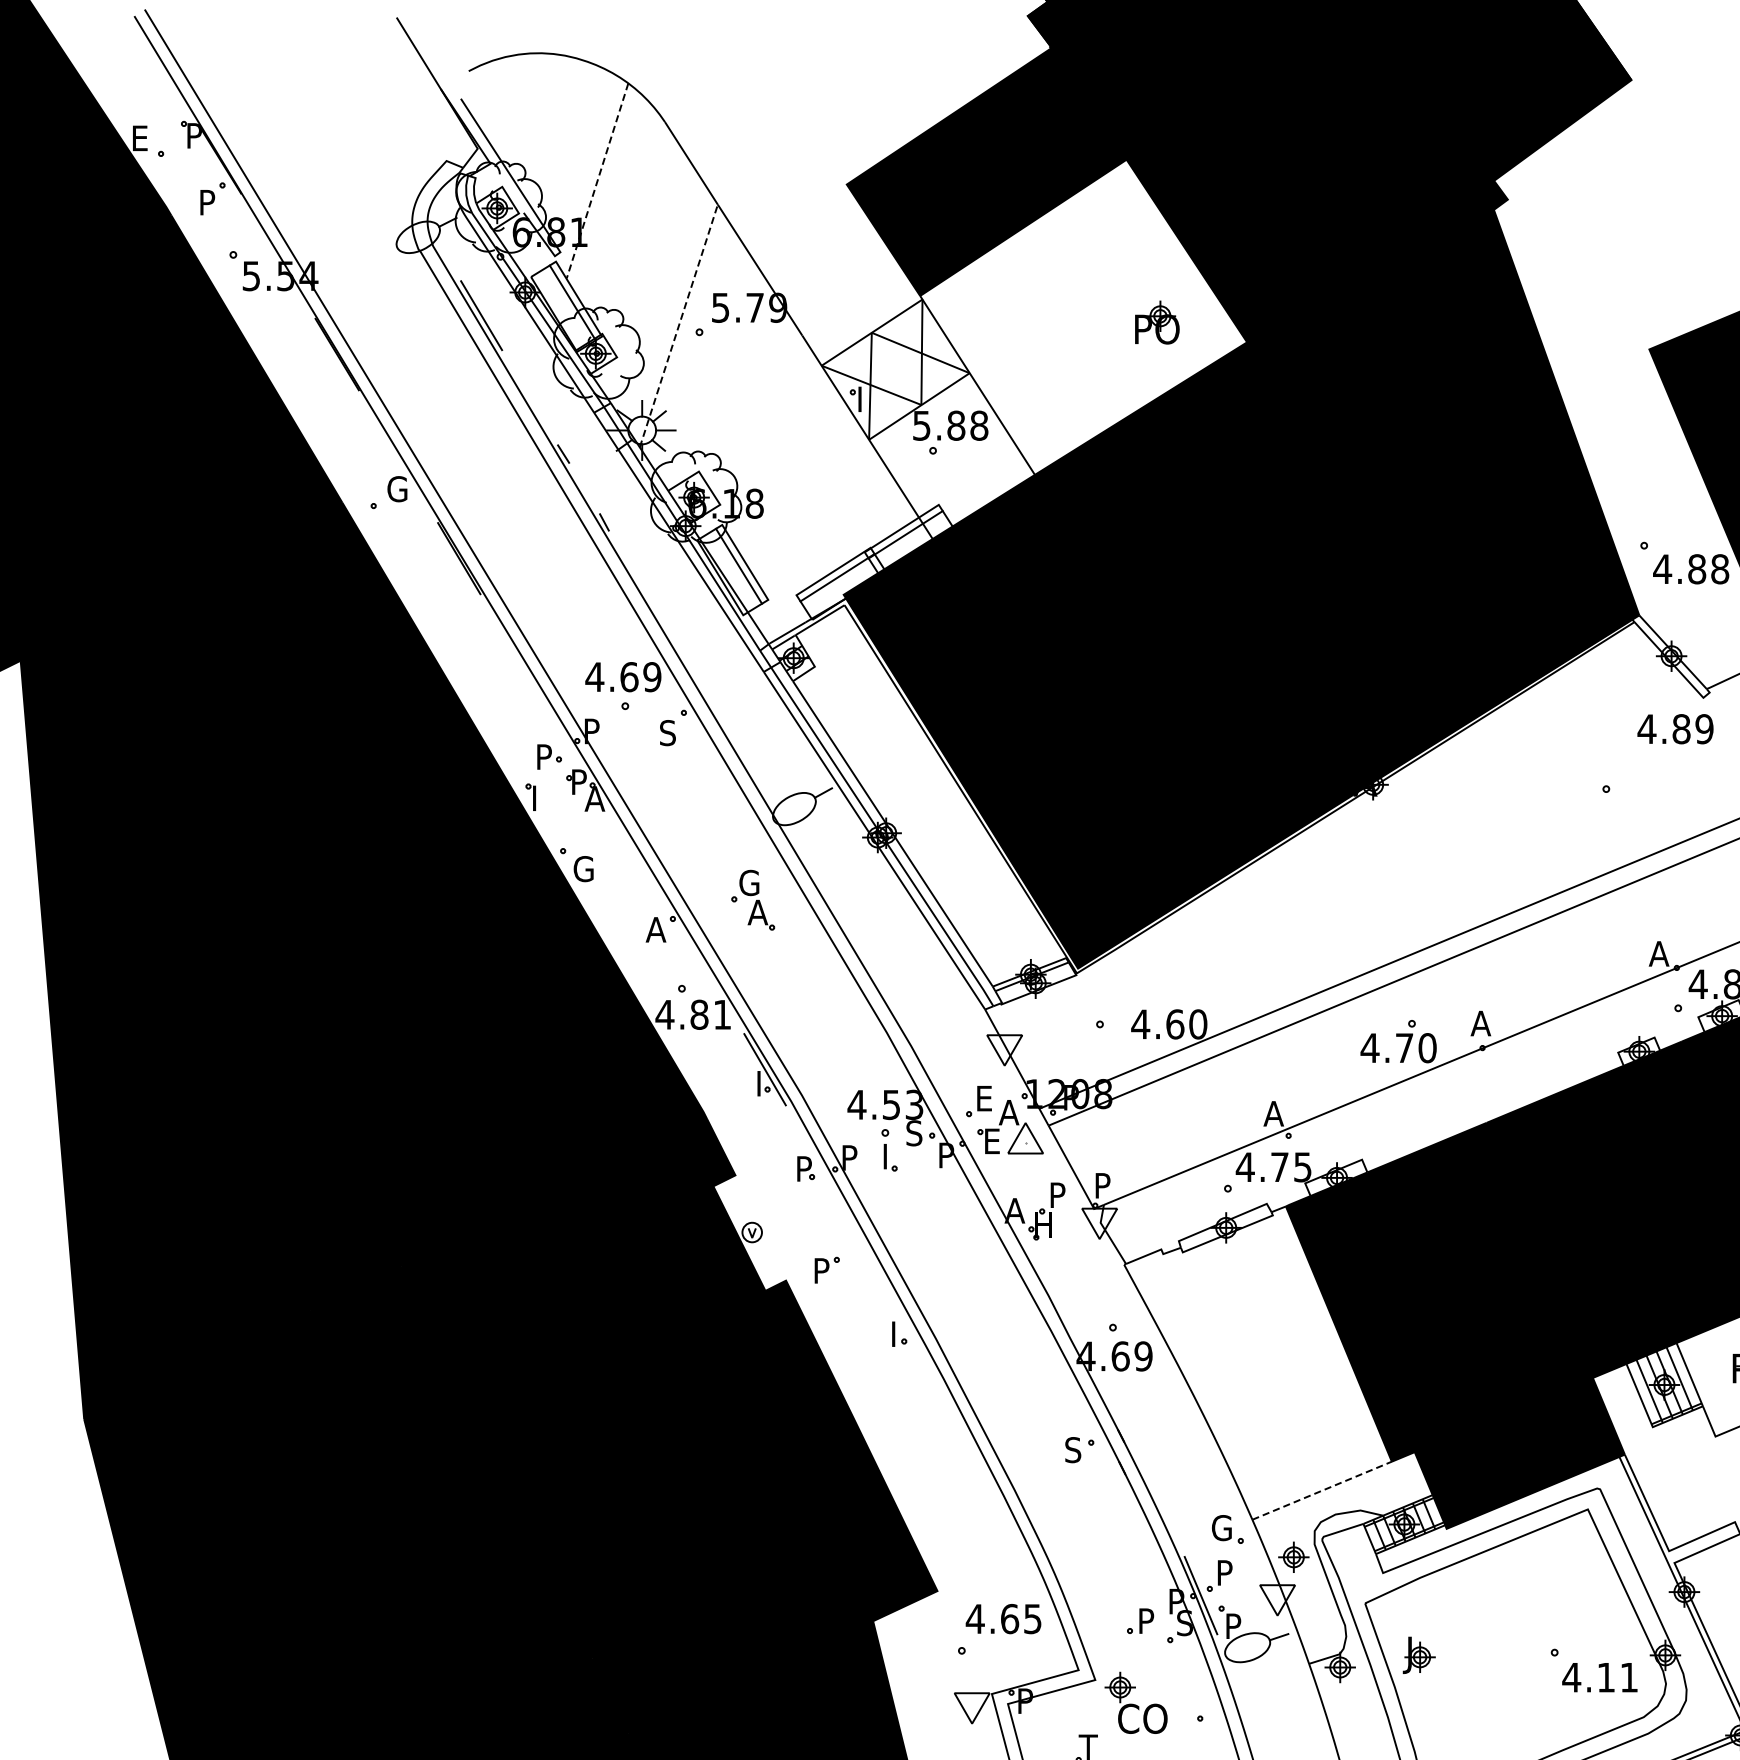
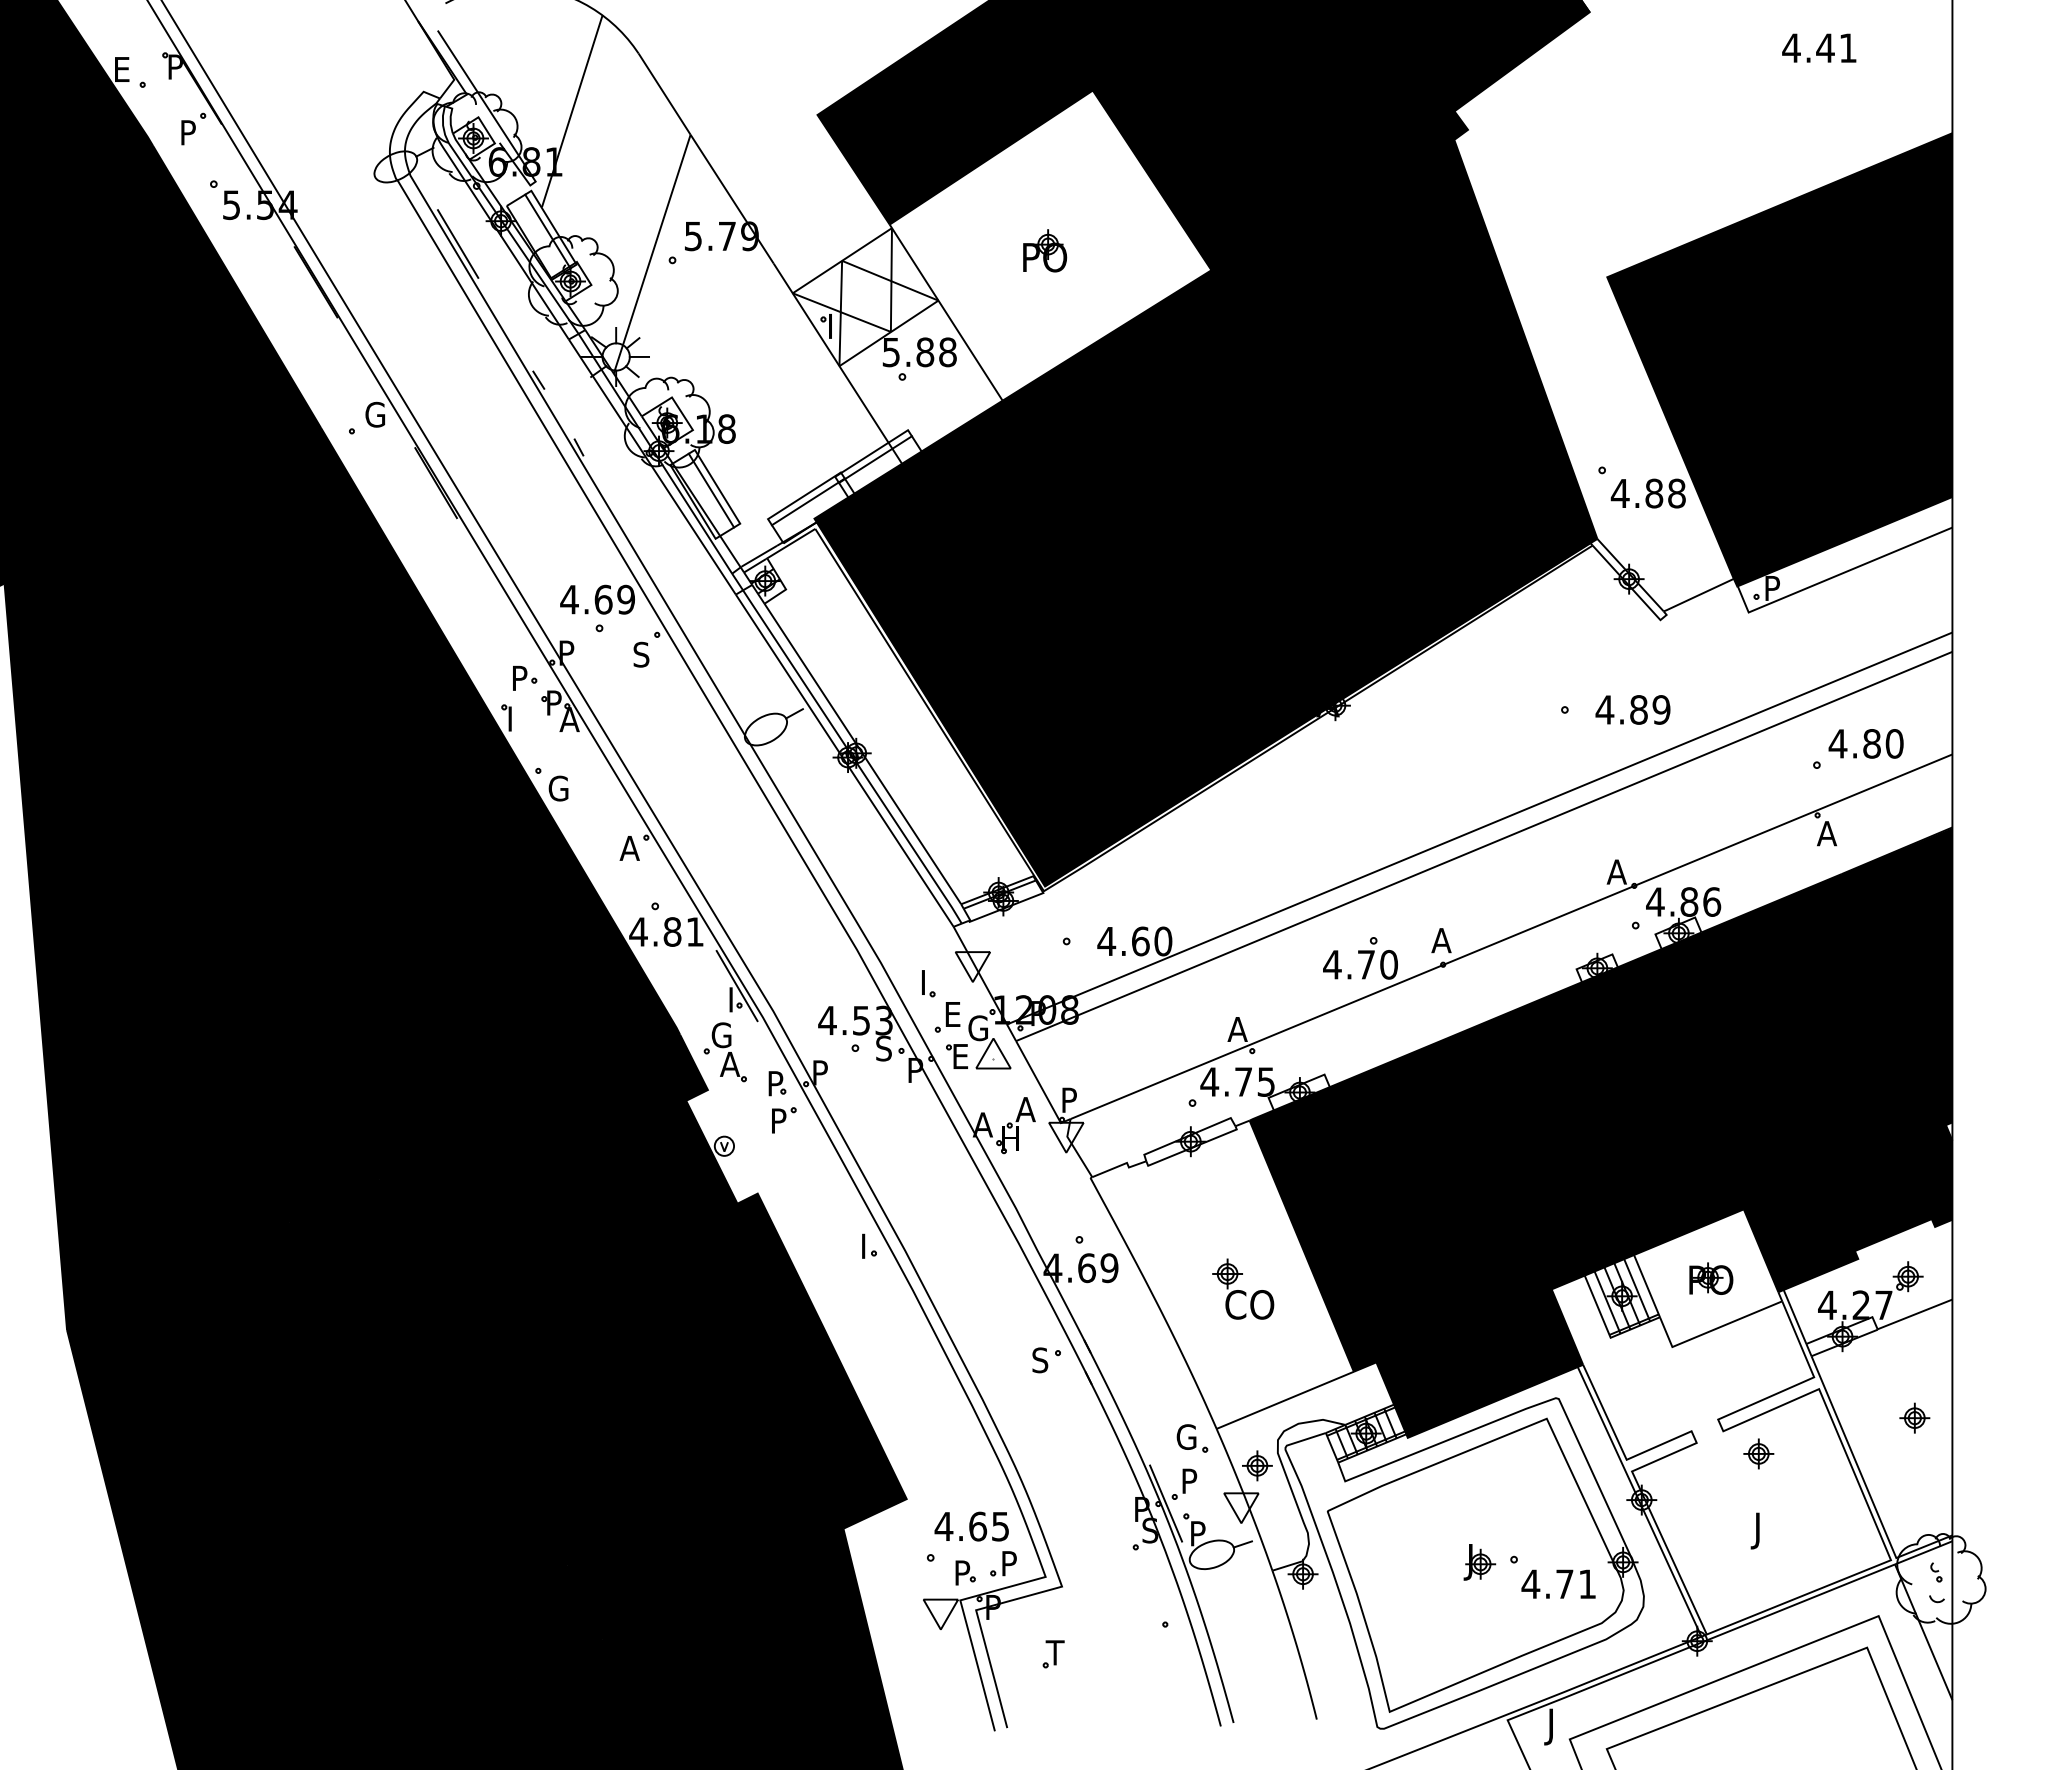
line: (597, 181) -> (572, 111), dashed -> solid
part: (1157, 322) -> (1045, 250), moved
line: (679, 325) -> (652, 253), dashed -> solid
text: (1675, 728) -> (1632, 709), moved
part: (752, 900) -> (724, 1052), moved
text: (1009, 1112) -> (977, 1028), A -> G
part: (890, 1157) -> (928, 983), moved
text: (1058, 1195) -> (1025, 1109), P -> A
part: (827, 1270) -> (784, 1120), moved
line: (1322, 1490) -> (1285, 1400), dashed -> solid
part: (1140, 1620) -> (1003, 1563), moved
part: (1418, 1655) -> (1479, 1562), moved
part: (997, 1665) -> (965, 1572), added
text: (1605, 1676) -> (1564, 1583), 4.11 -> 4.71
part: (1136, 1702) -> (1243, 1288), moved

